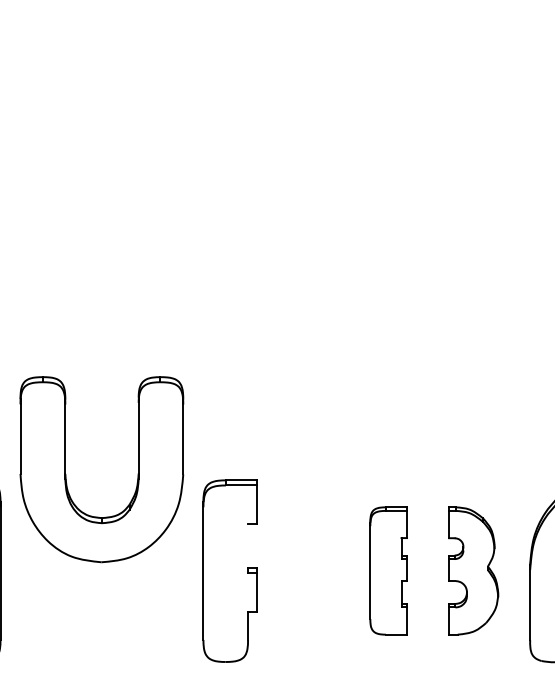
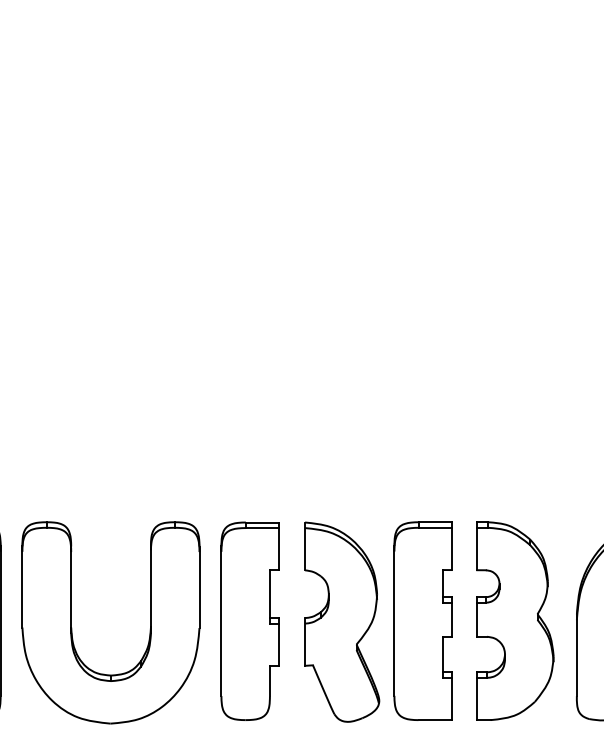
part: (66, 474) -> (72, 628), moved
line: (247, 546) -> (269, 594), added
part: (388, 570) -> (422, 620), size x1.43
part: (473, 570) -> (515, 620), size x1.43
part: (314, 571) -> (342, 621), added

